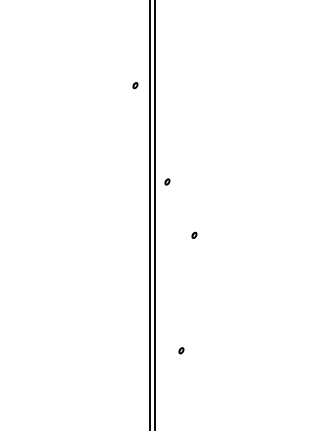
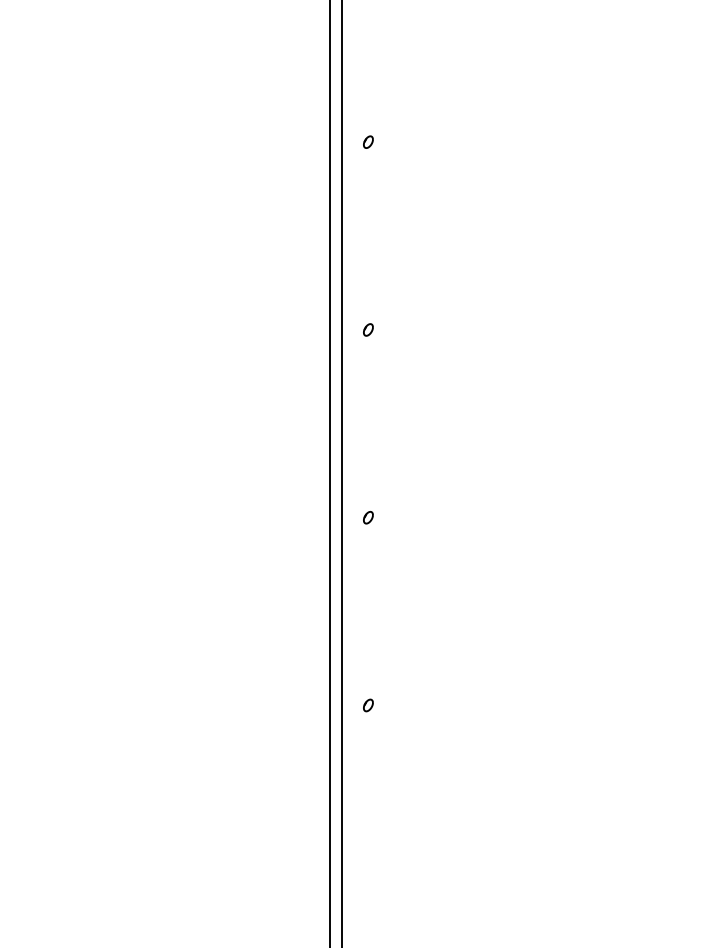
part: (135, 85) -> (368, 141), moved
part: (167, 181) -> (368, 328), moved
part: (194, 234) -> (368, 515), moved
part: (181, 350) -> (368, 704), moved

